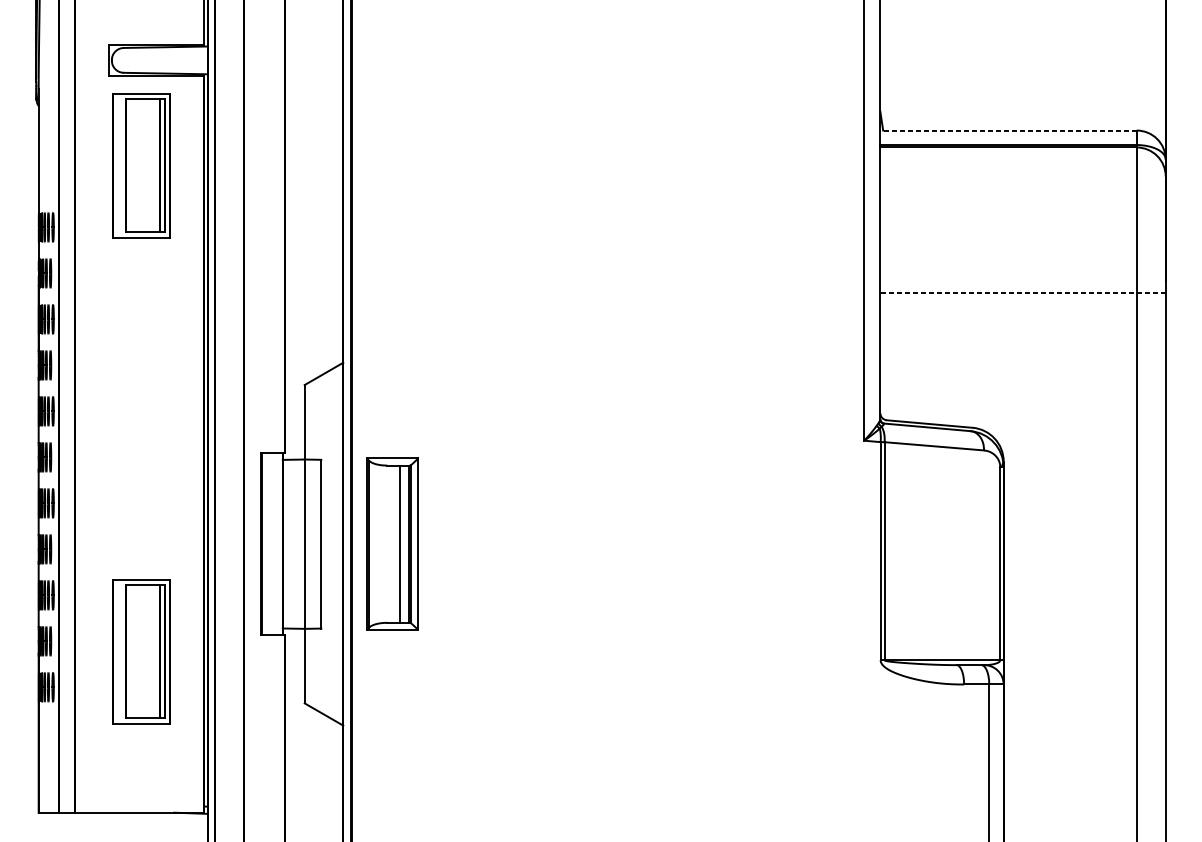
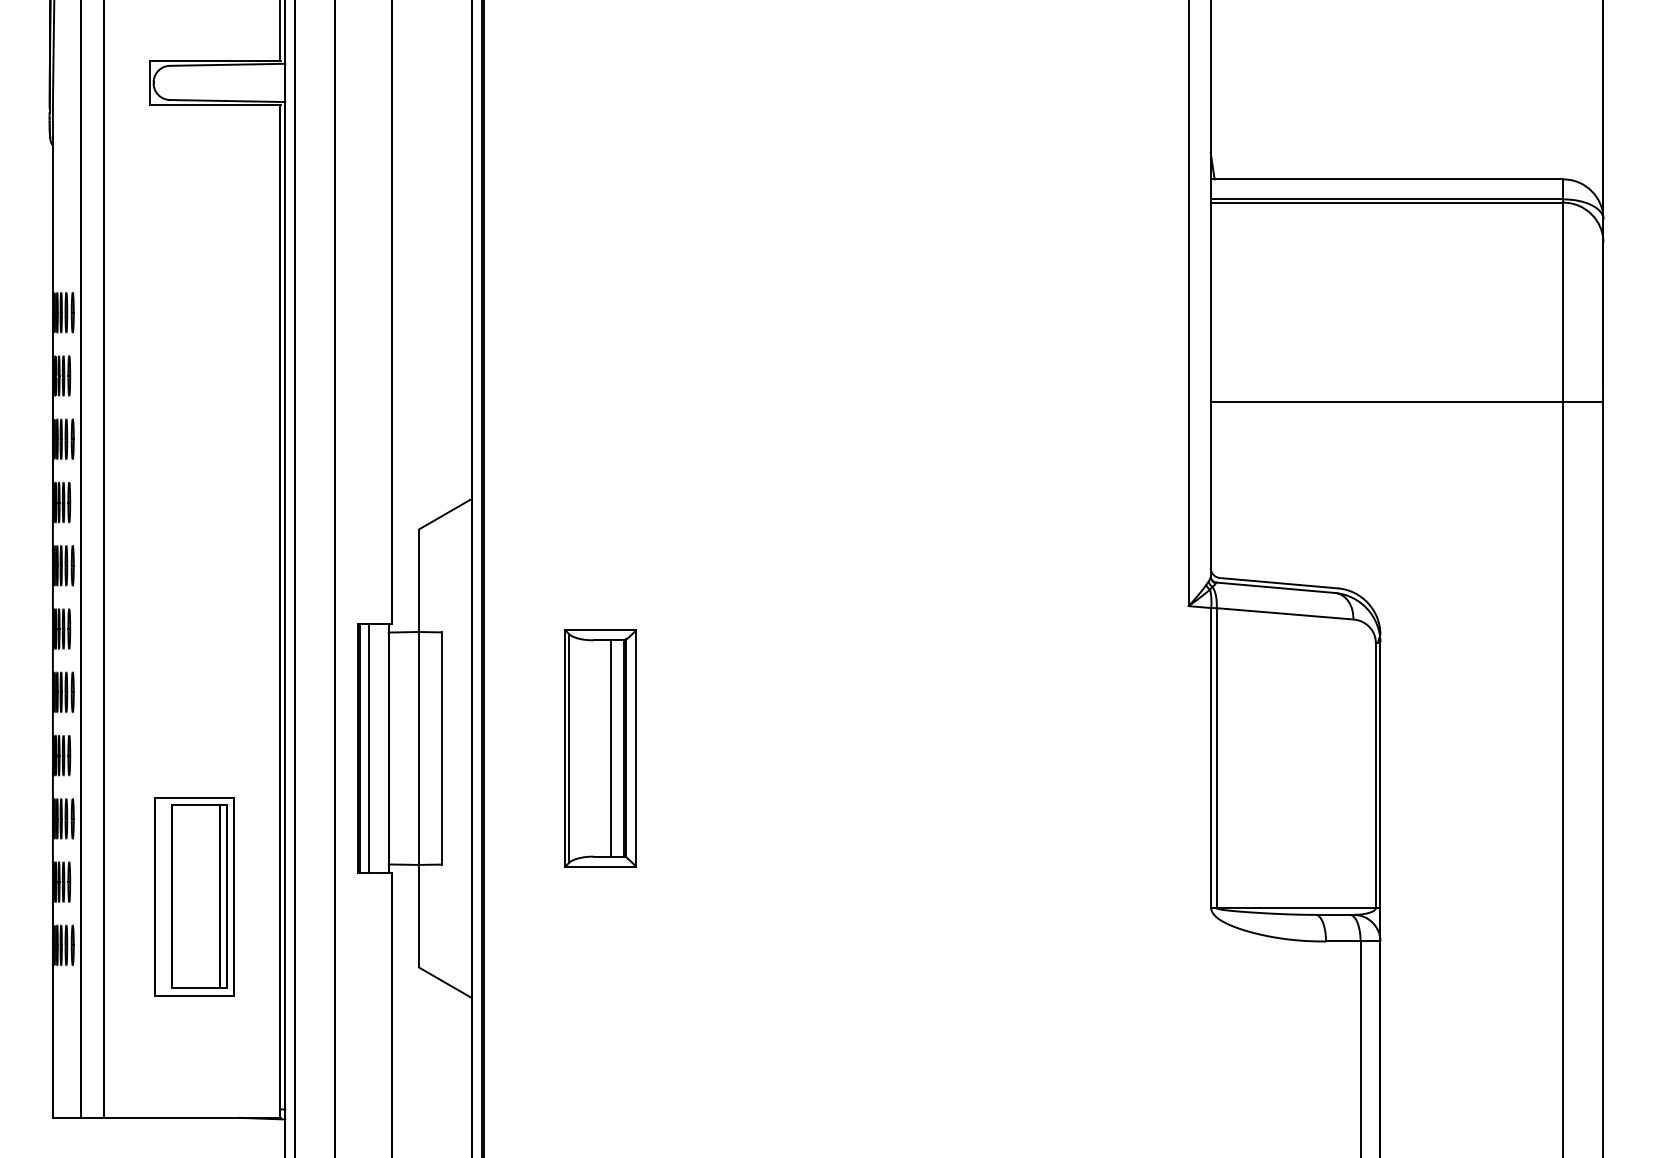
line: (1008, 130) -> (1386, 179), dashed -> solid
part: (141, 165) -> (194, 227), removed
line: (1022, 292) -> (1406, 402), dashed -> solid
line: (268, 544) -> (368, 748), added
part: (392, 544) -> (600, 748), moved

